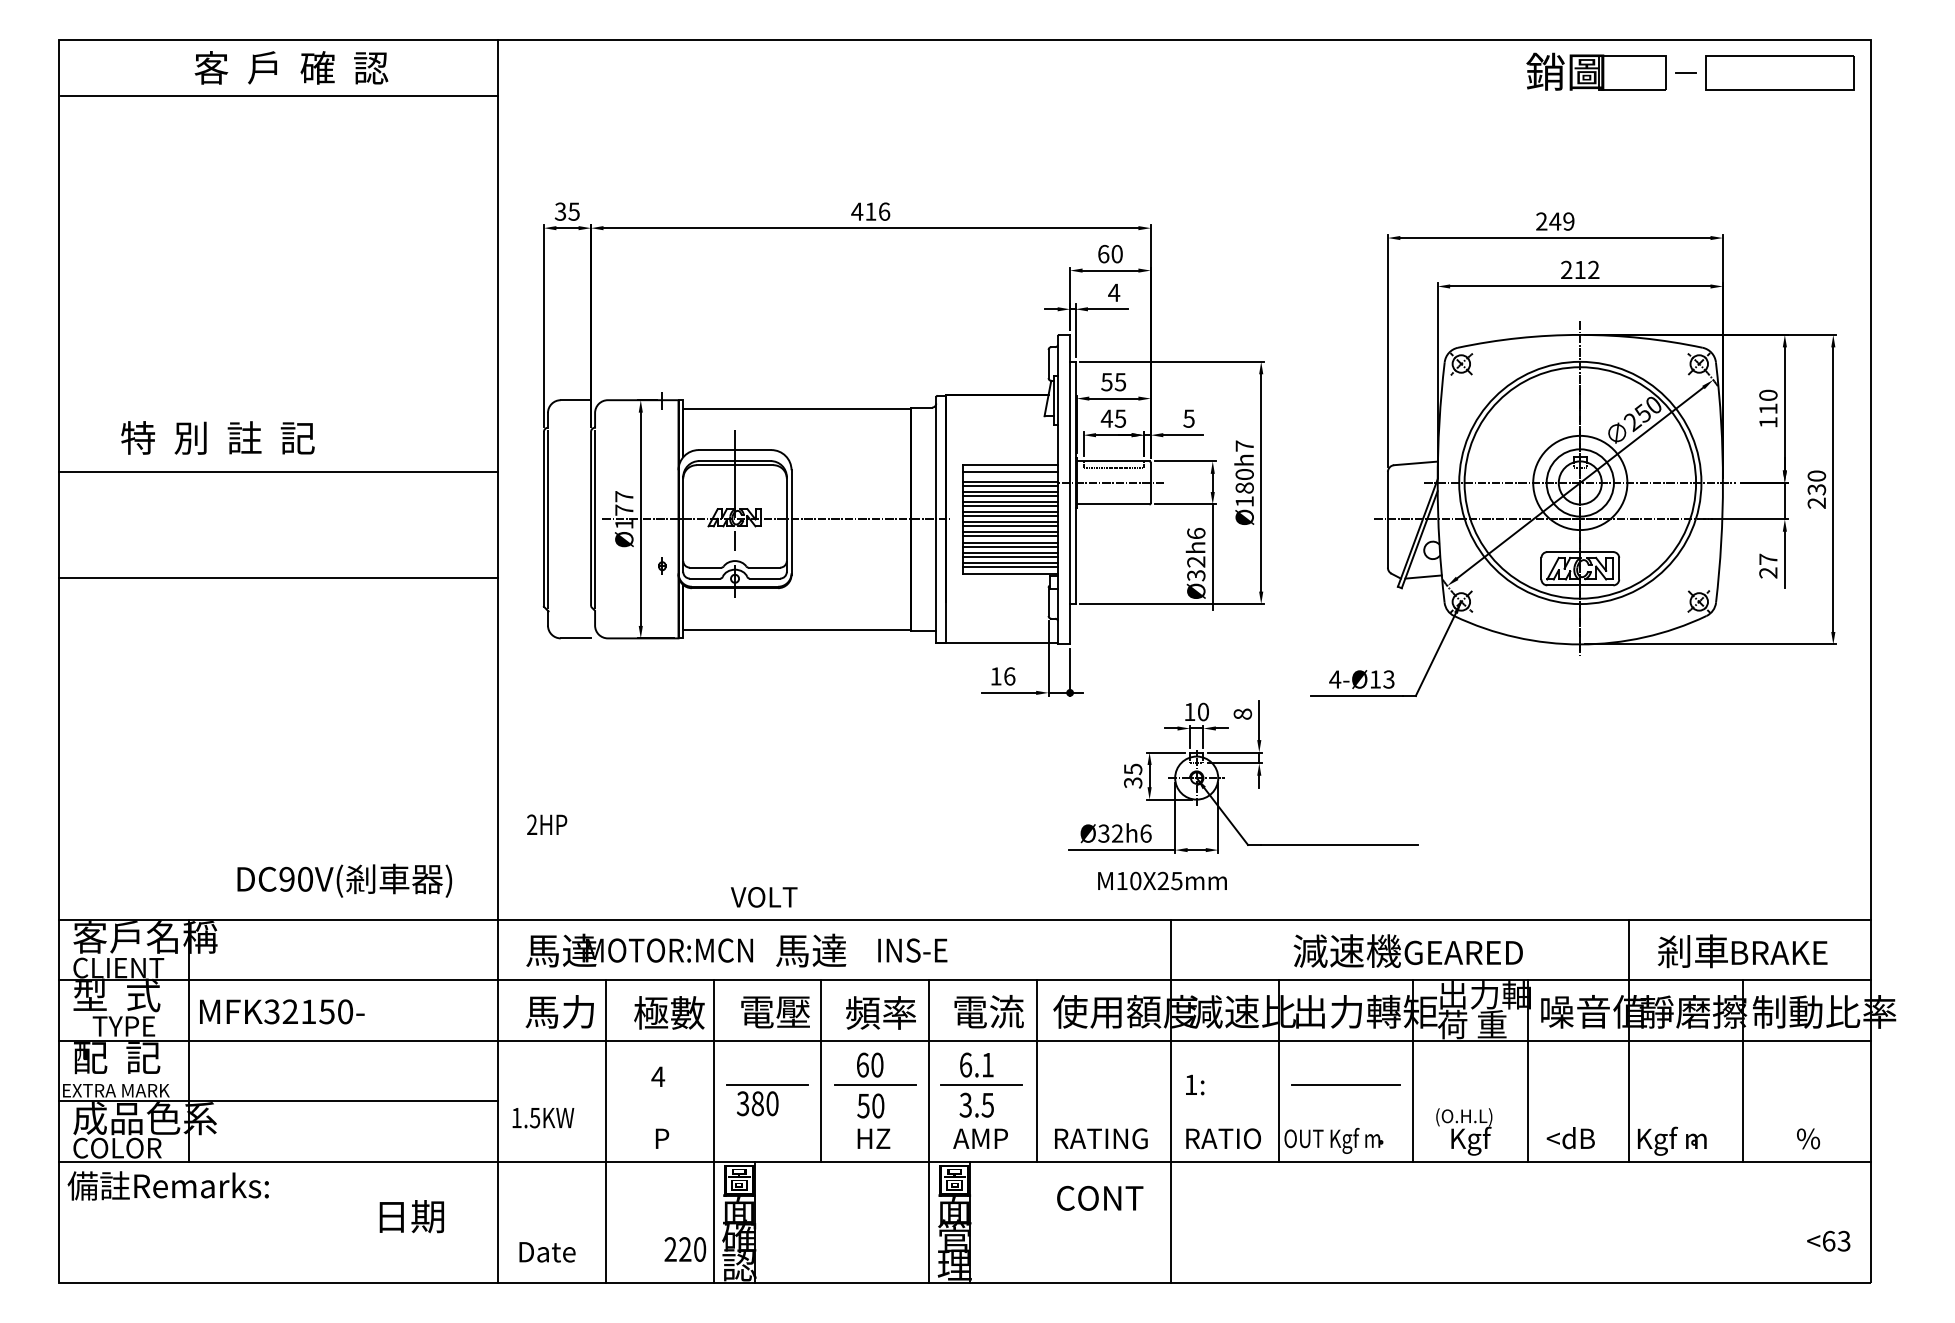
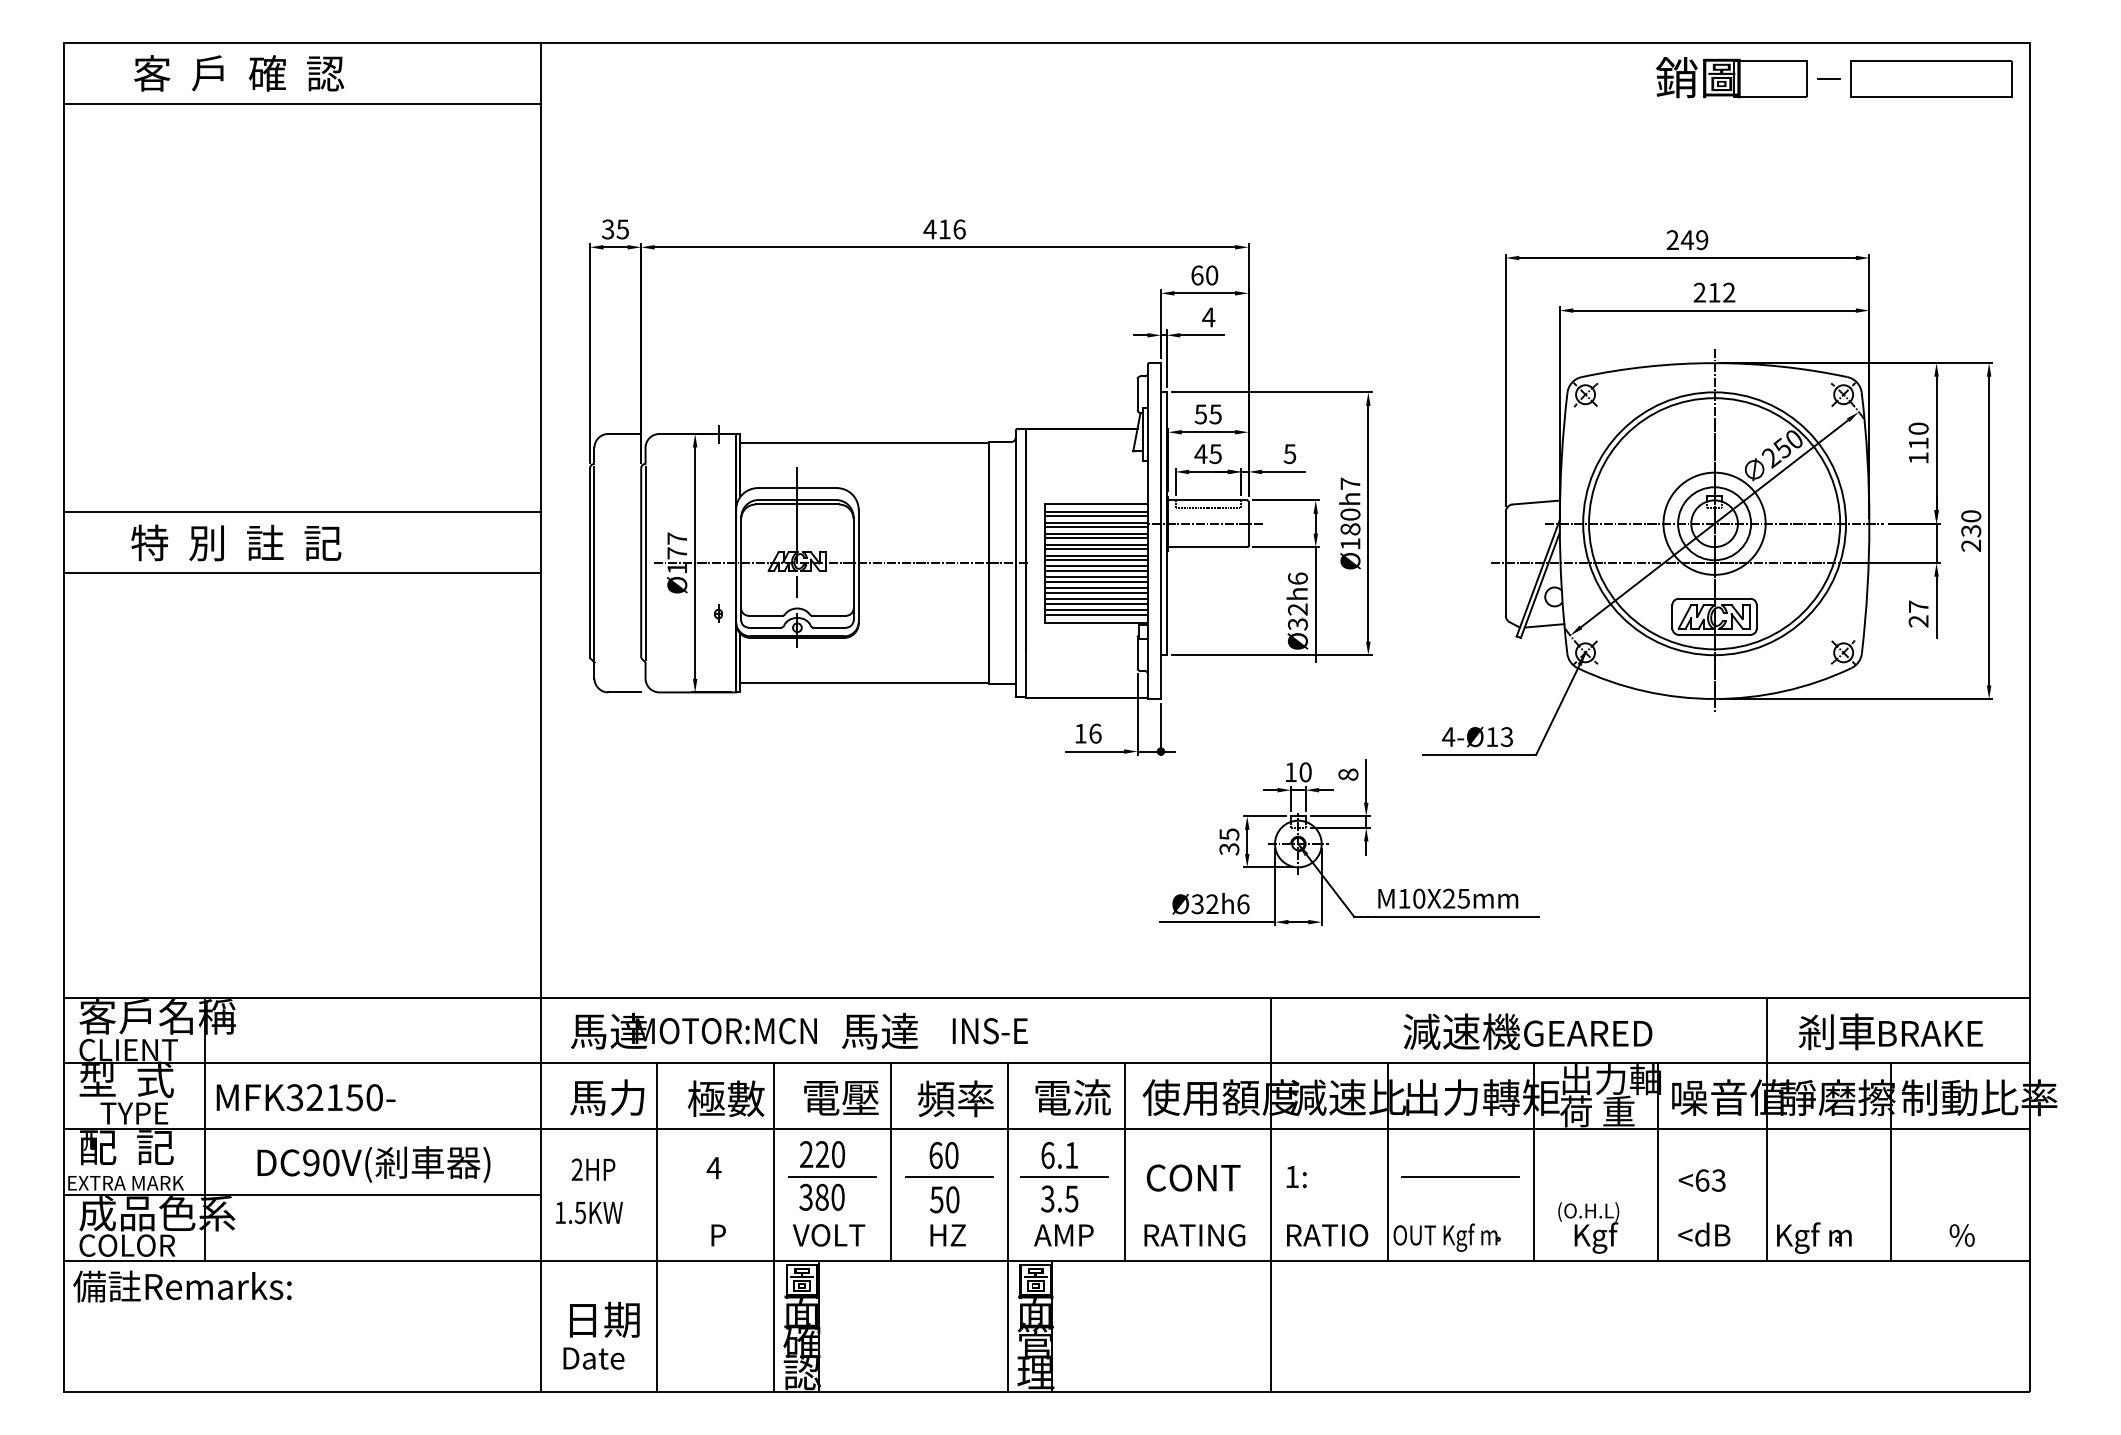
text: (291, 67) -> (239, 73), moved
text: (218, 437) -> (236, 542), moved
line: (1009, 476) -> (1095, 516), added
line: (278, 577) -> (301, 573), moved
text: (547, 824) -> (593, 1169), moved
text: (344, 880) -> (373, 1164), moved
text: (1162, 880) -> (1448, 898), moved
text: (764, 897) -> (829, 1235), moved
text: (1100, 1197) -> (1193, 1177), moved
text: (411, 1216) -> (604, 1319), moved
text: (1828, 1241) -> (1701, 1180), moved
text: (685, 1249) -> (822, 1154), moved

